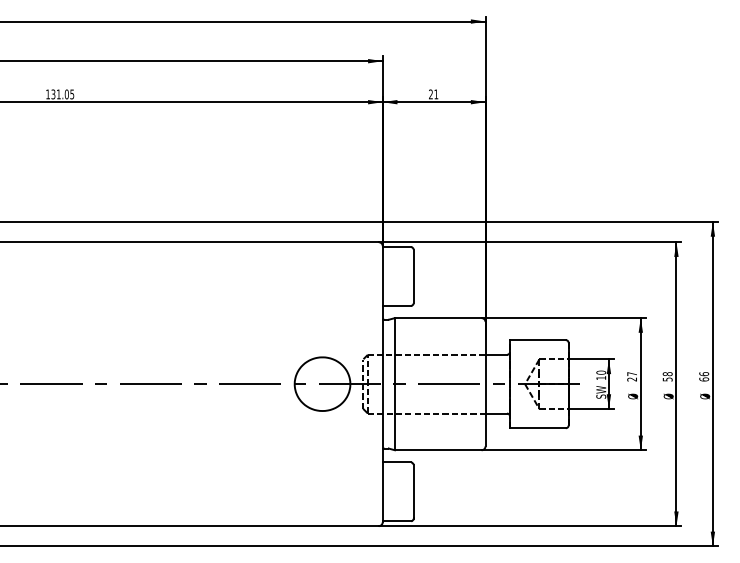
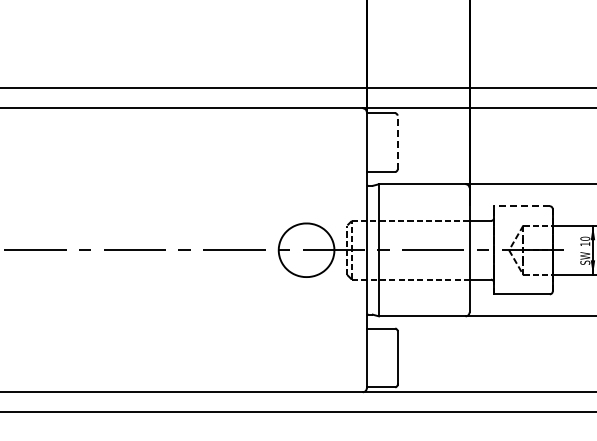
line: (413, 276) -> (397, 142), solid -> dashed
line: (537, 340) -> (521, 206), solid -> dashed

